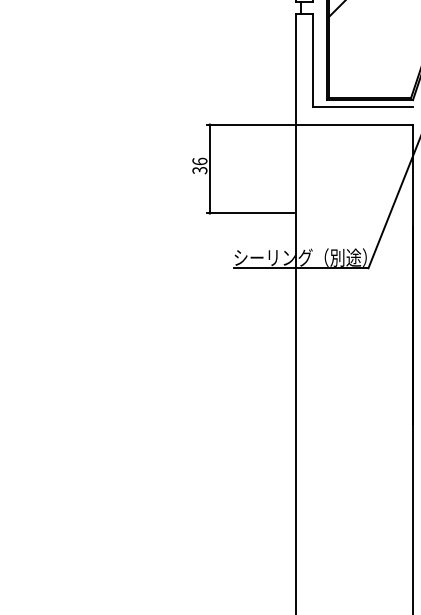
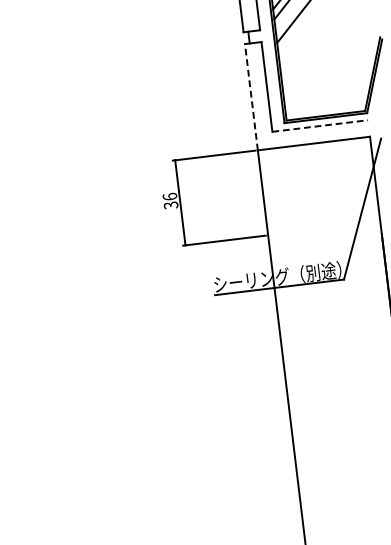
line: (295, 68) -> (250, 96), solid -> dashed
line: (363, 107) -> (320, 125), solid -> dashed

